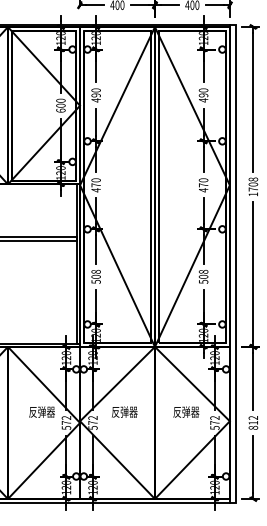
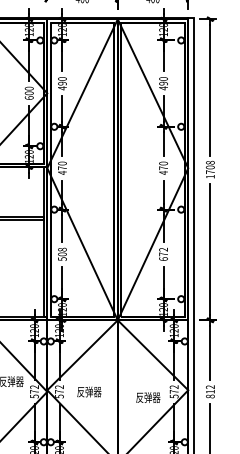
text: (203, 276) -> (163, 254), 508 -> 672
text: (124, 411) -> (89, 391), moved
text: (186, 411) -> (148, 397), moved

